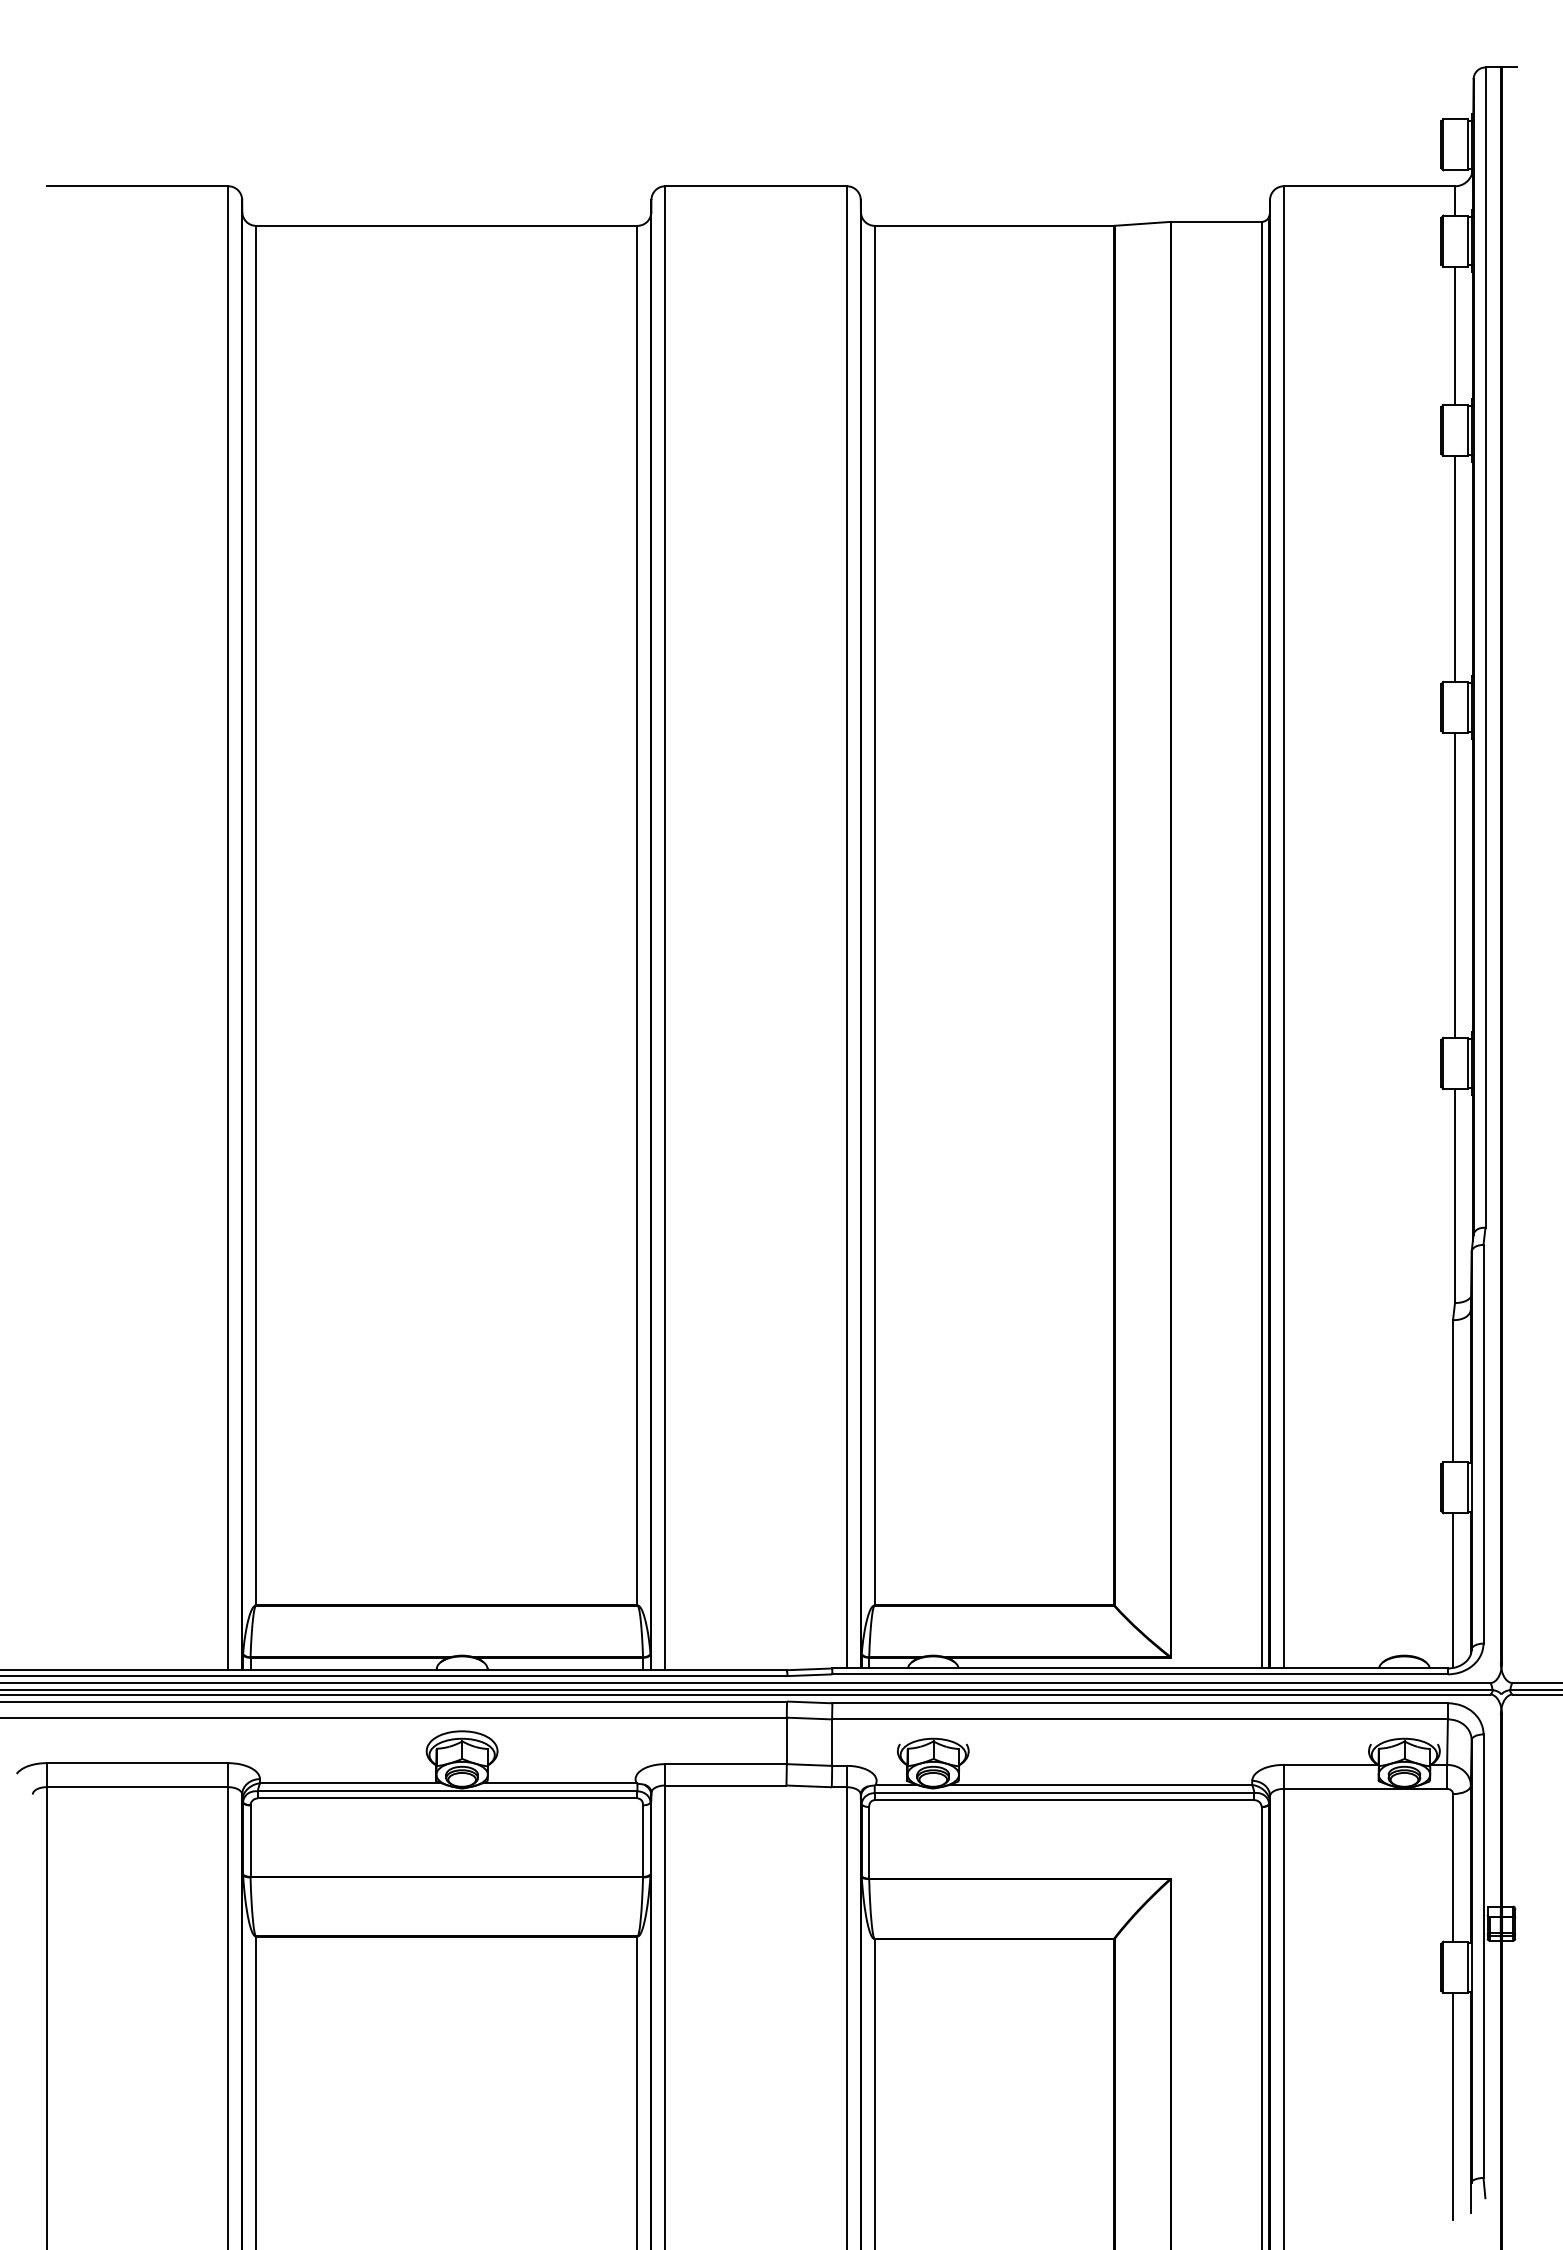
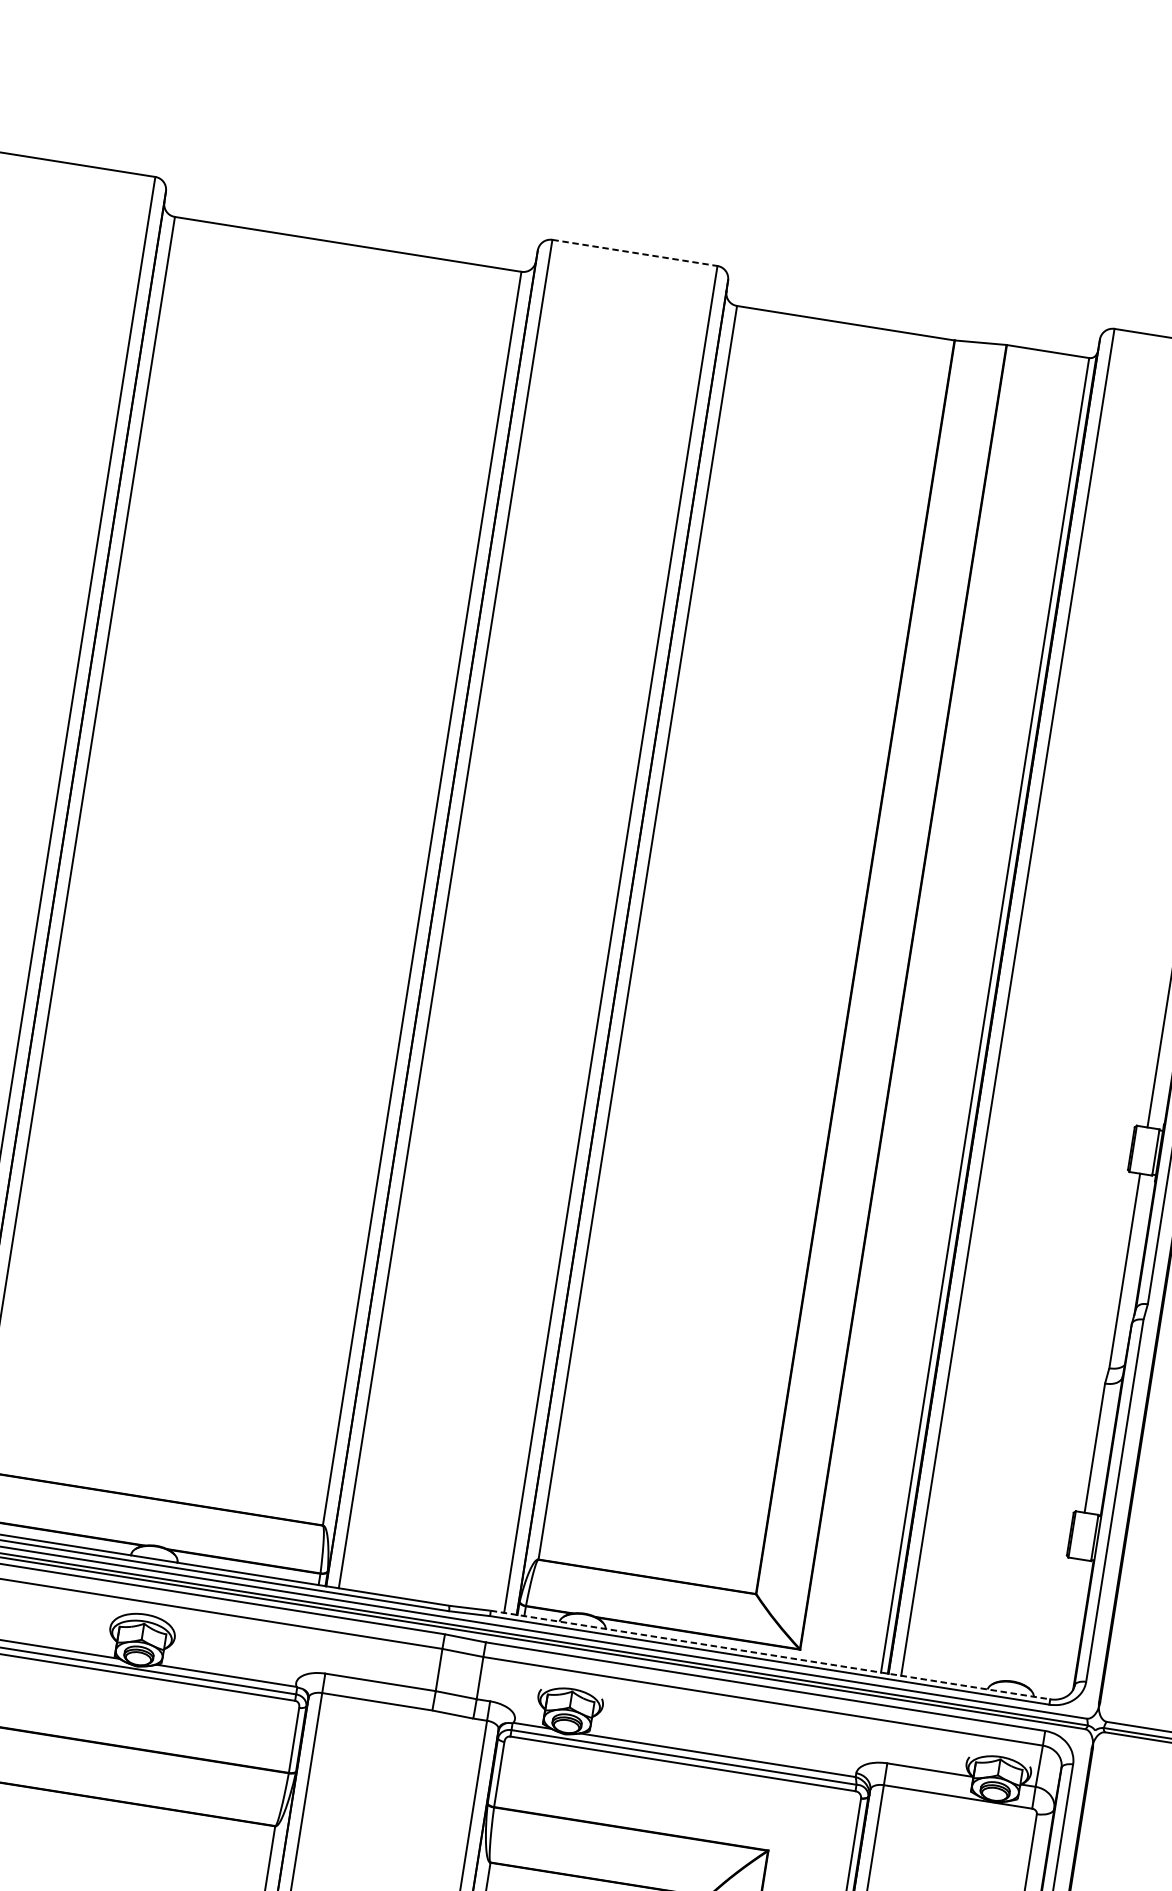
line: (756, 186) -> (635, 253), solid -> dashed
line: (1453, 1590) -> (1066, 1629), removed
line: (1140, 1668) -> (770, 1655), solid -> dashed

